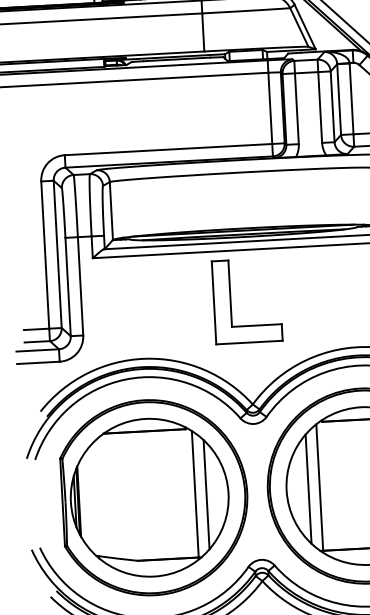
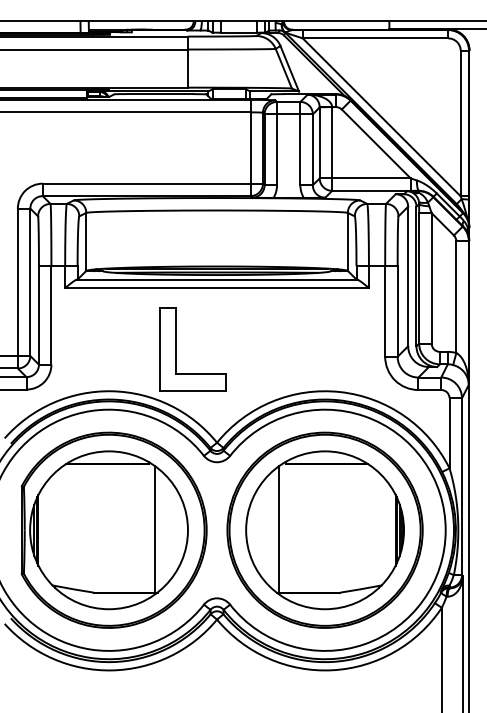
part: (230, 302) -> (176, 349), moved
line: (308, 488) -> (268, 529), removed
line: (206, 493) -> (165, 529), removed

